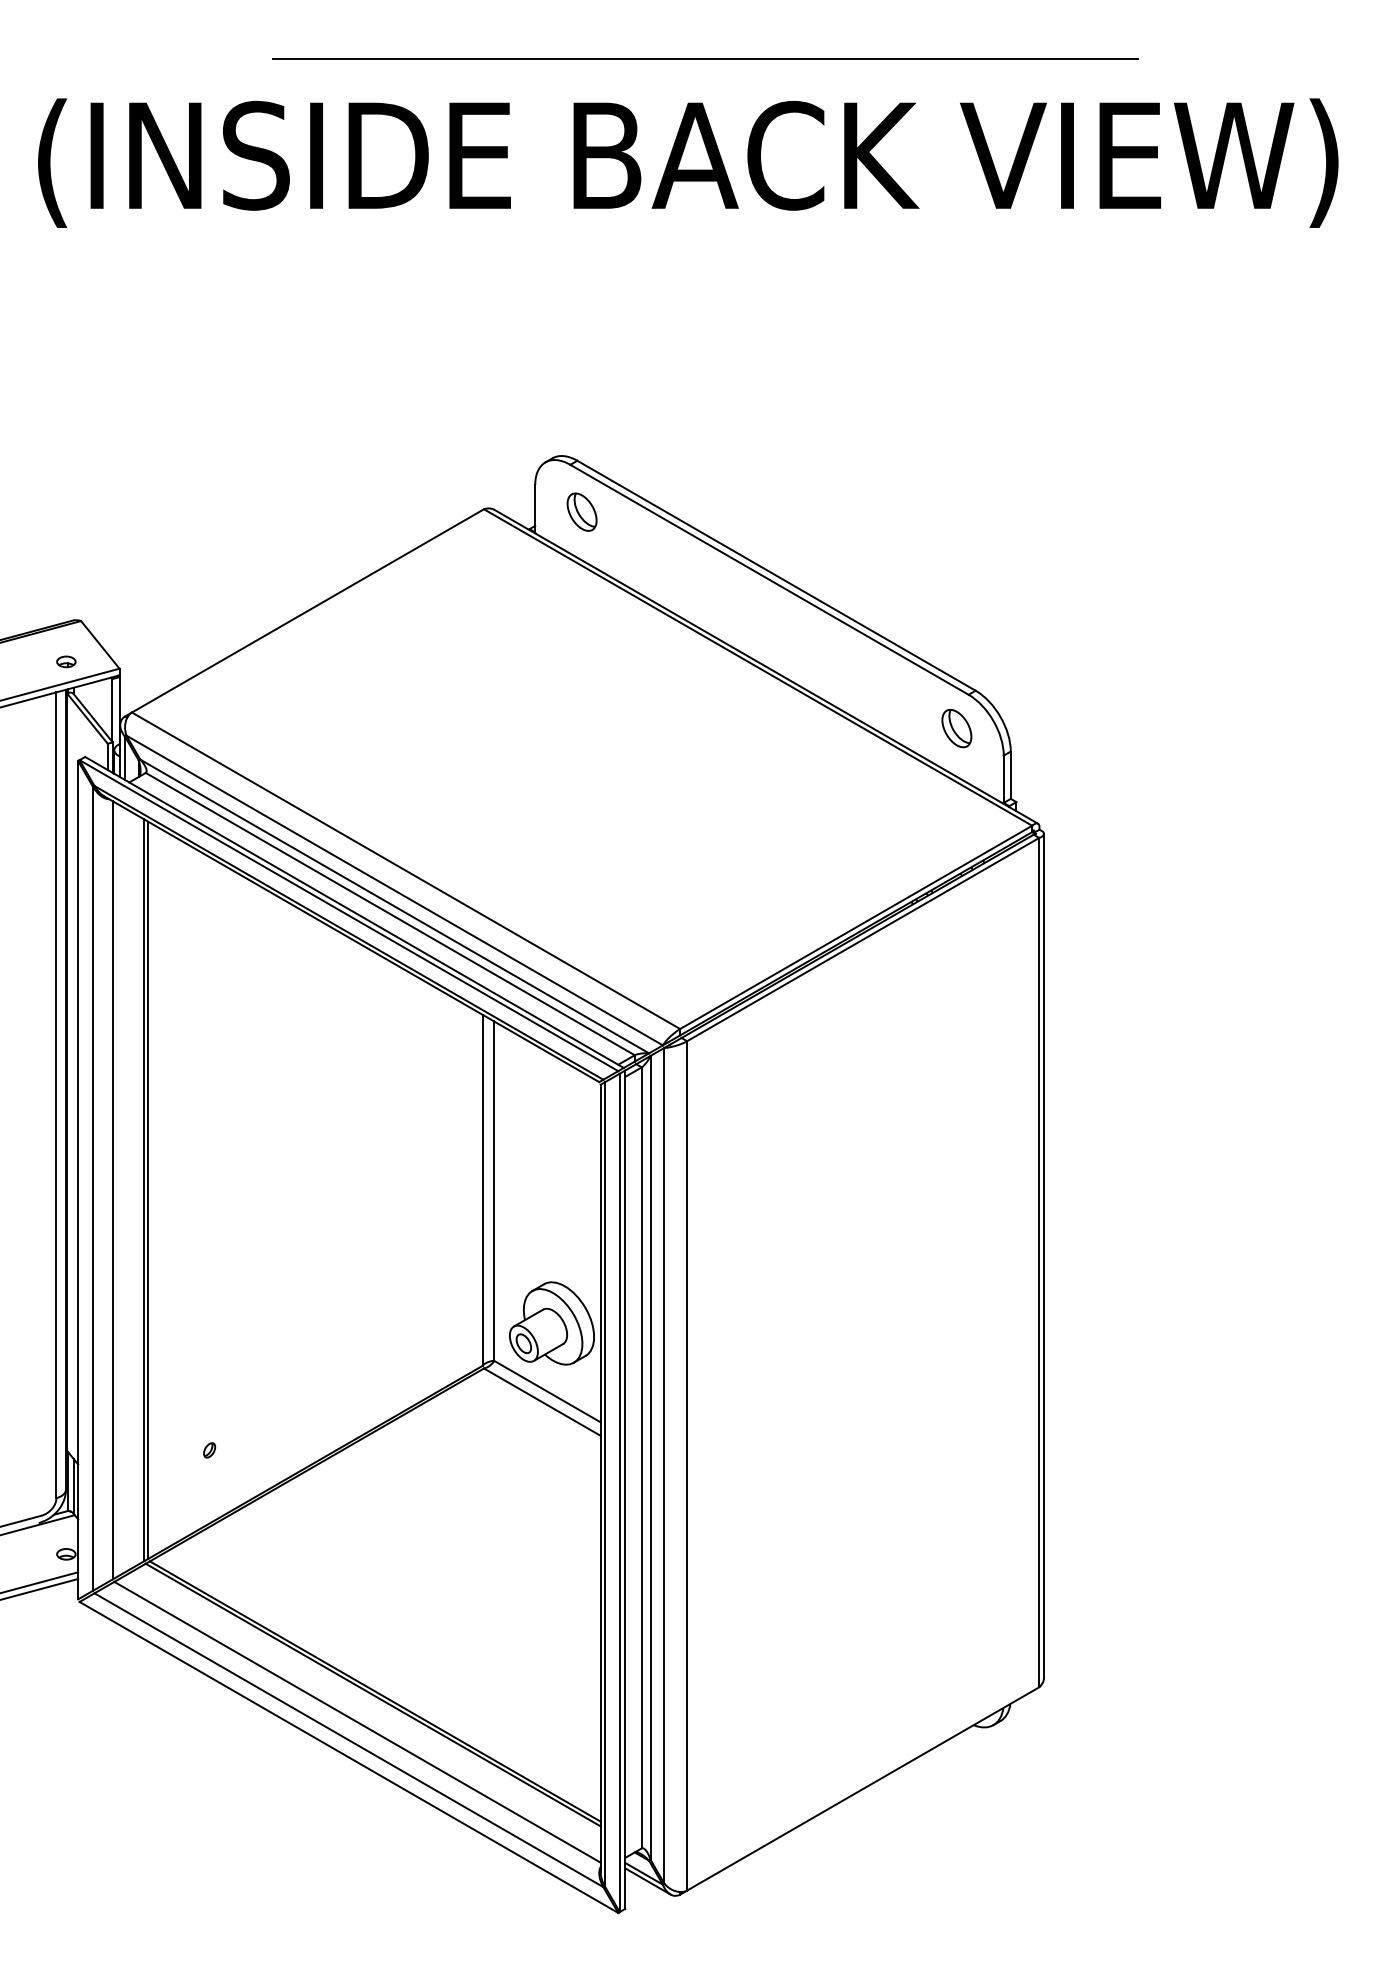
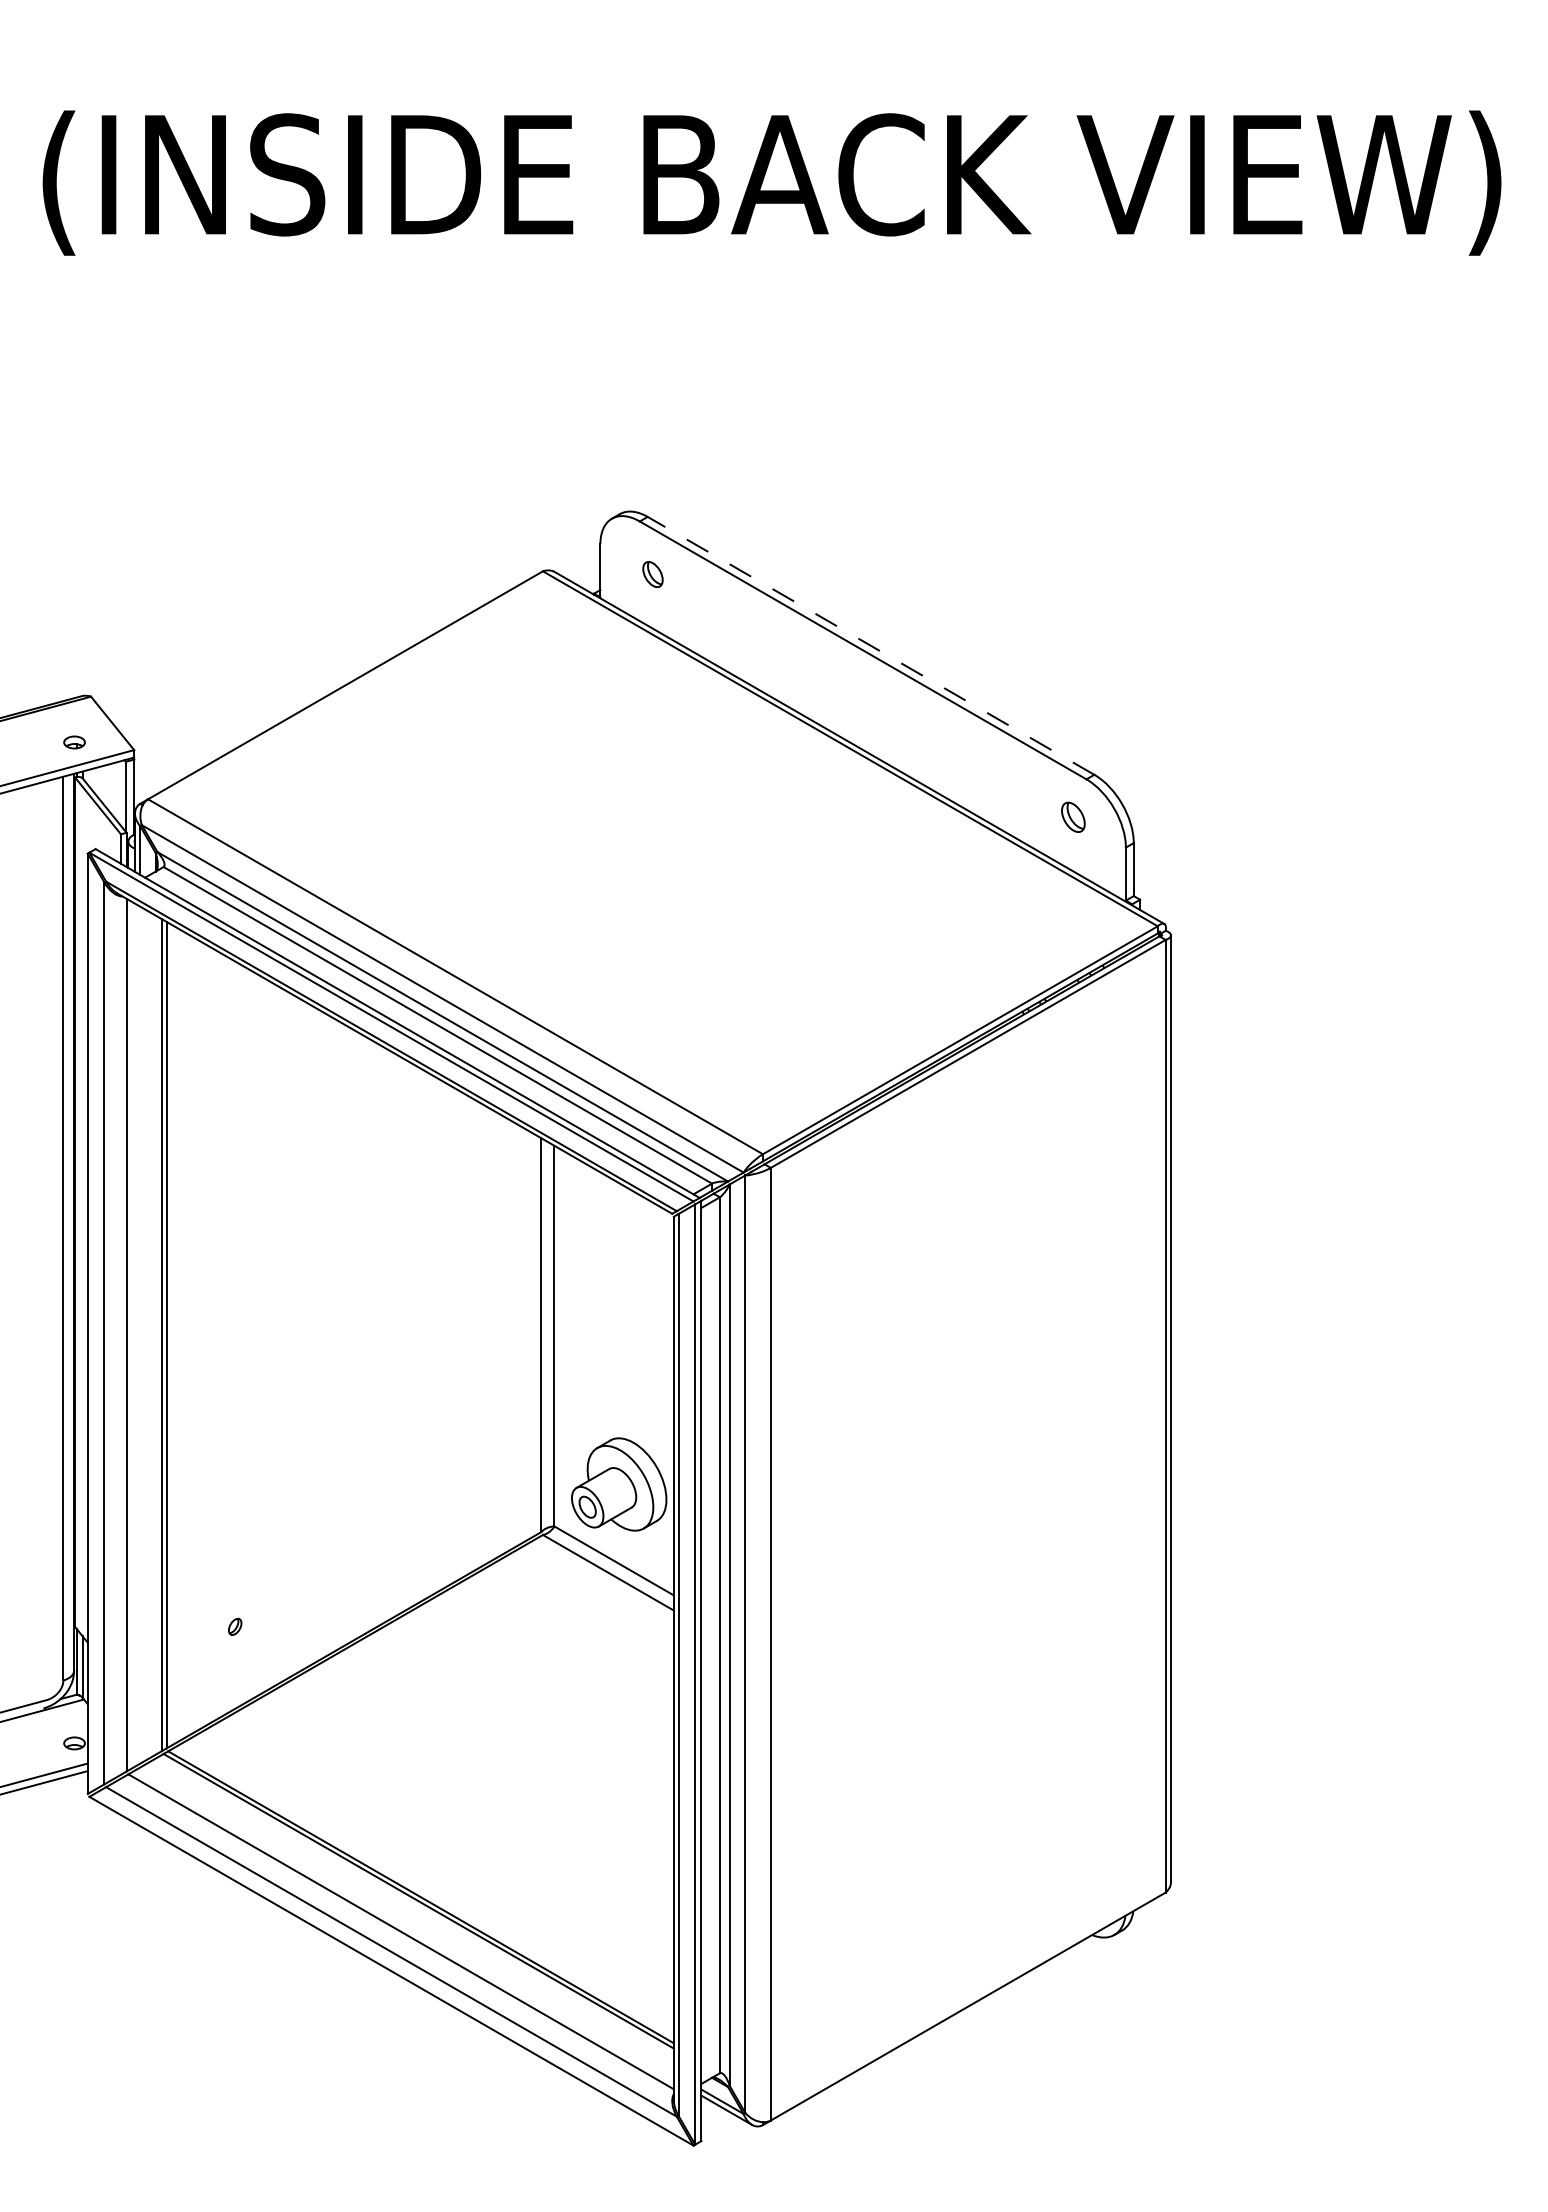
line: (704, 59) -> (790, 66), removed
part: (581, 512) -> (652, 574), size x0.6
line: (776, 575) -> (871, 645), solid -> dashed
part: (957, 728) -> (1073, 817), size x0.7

